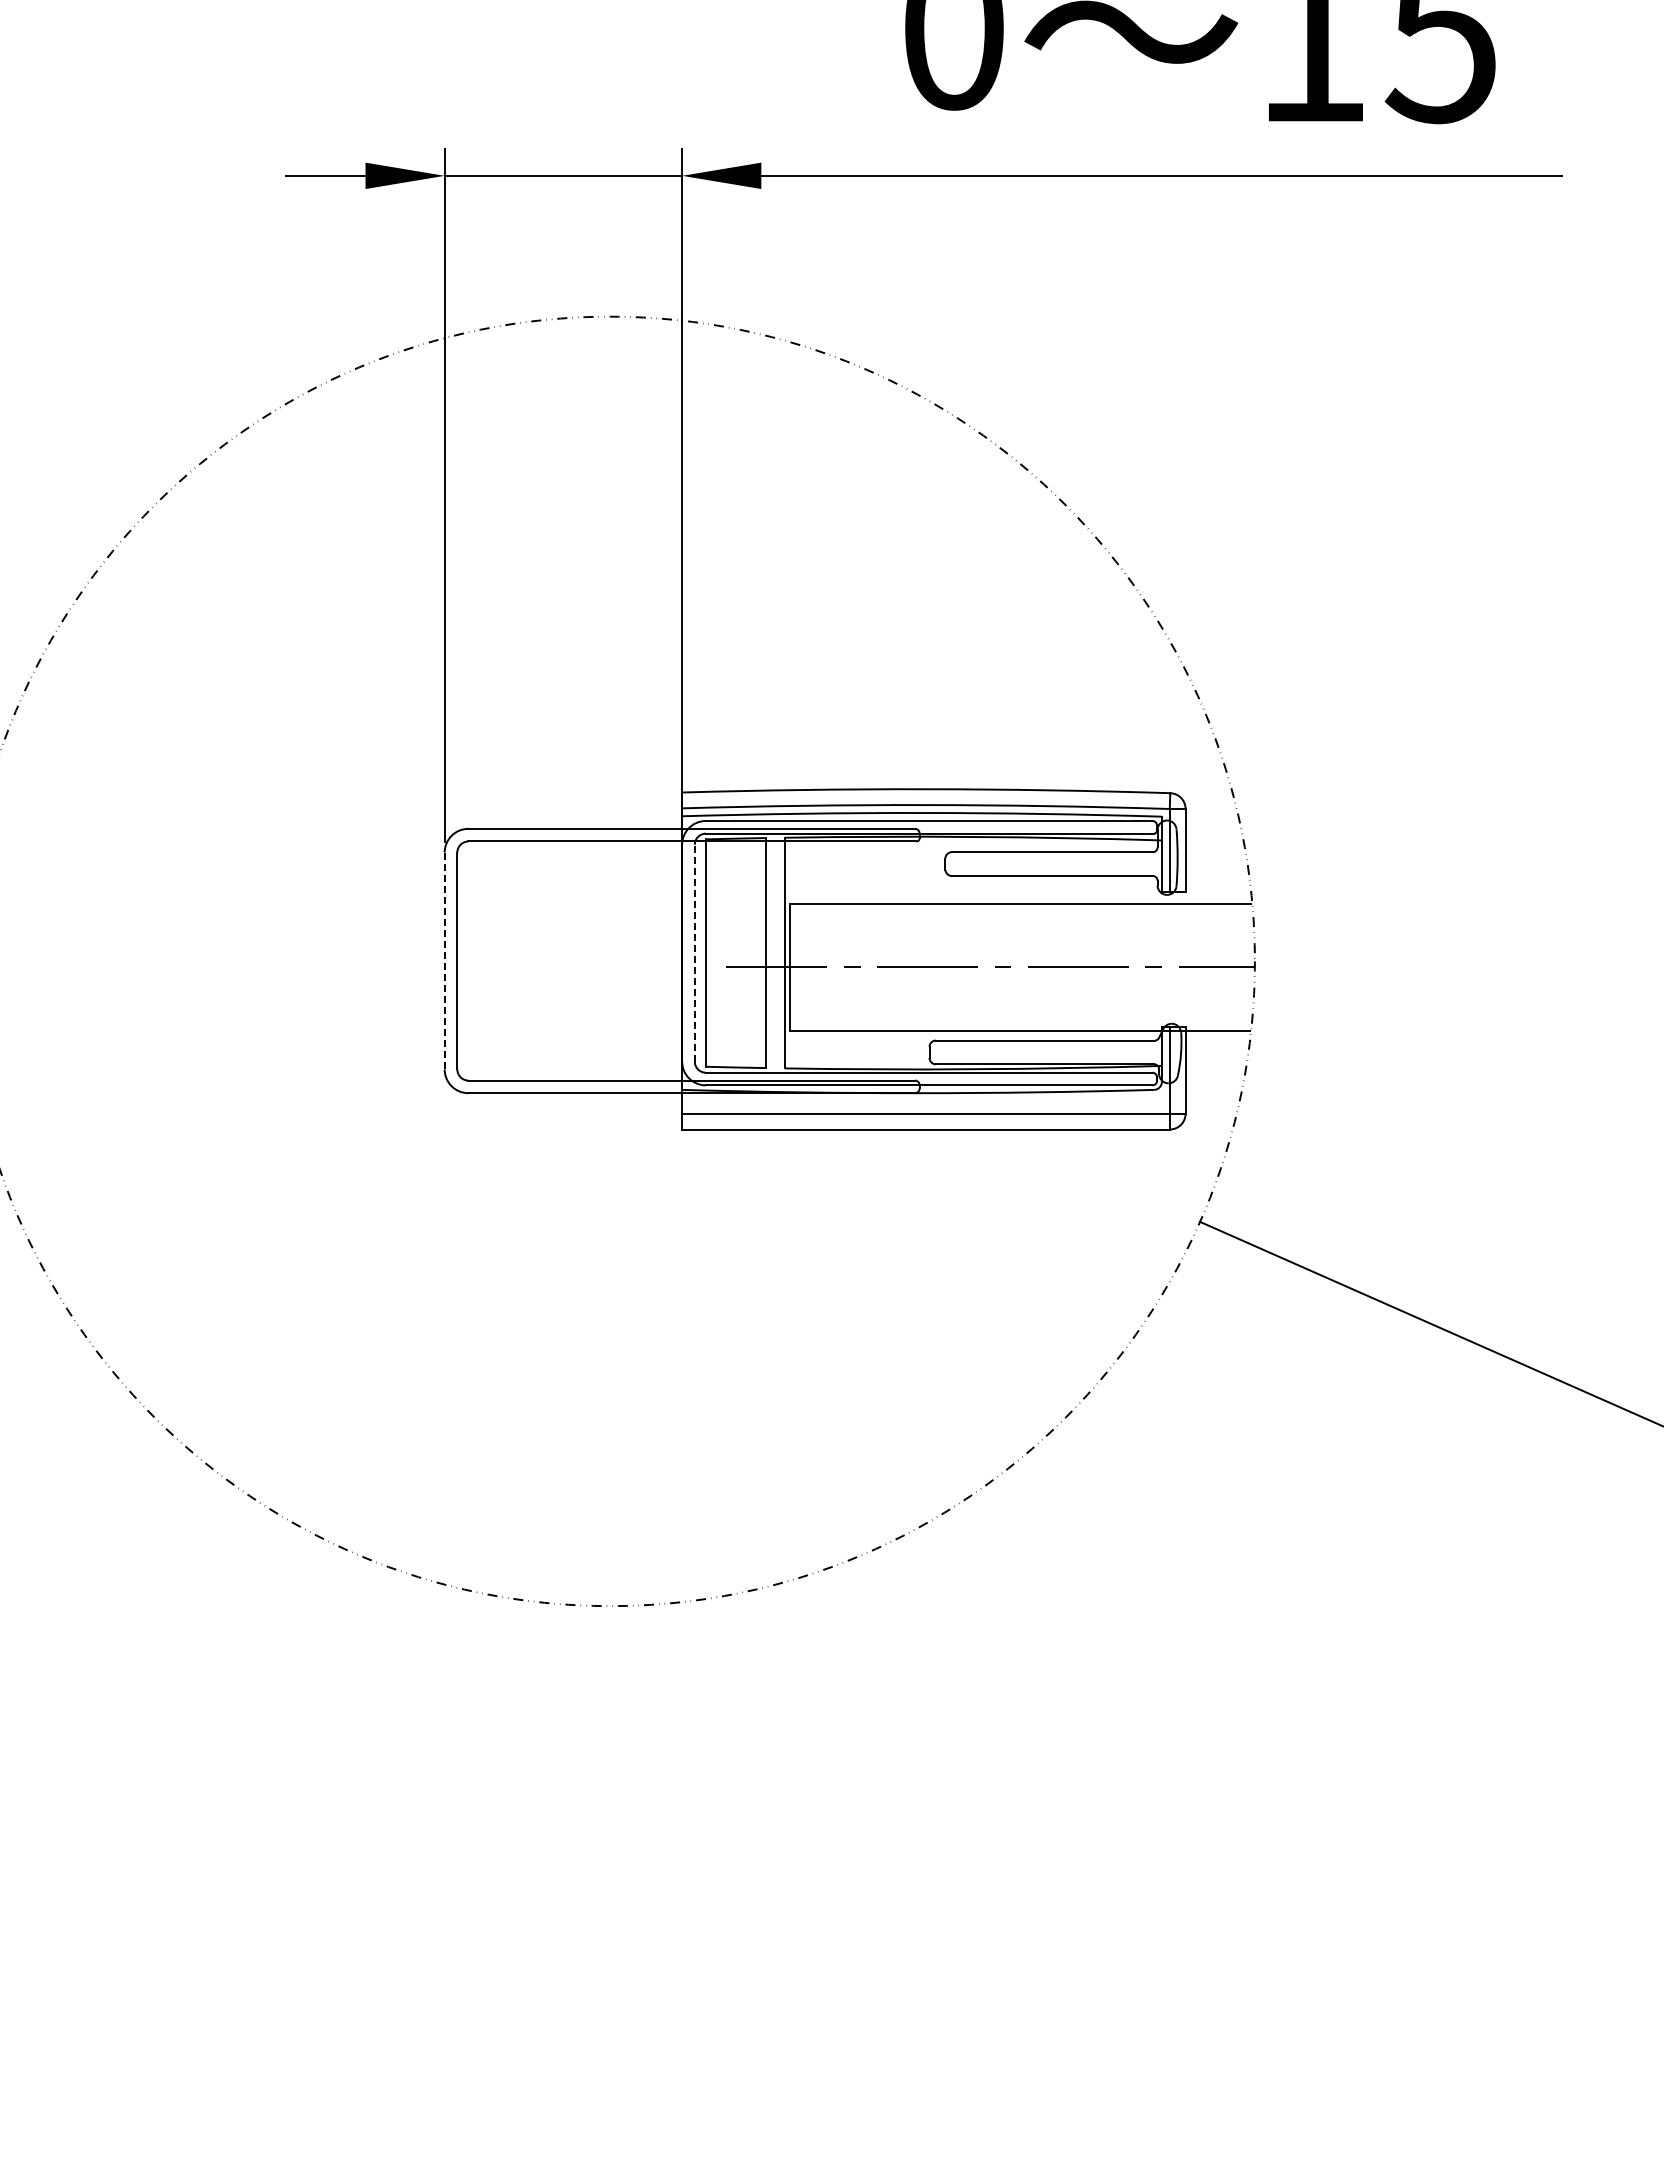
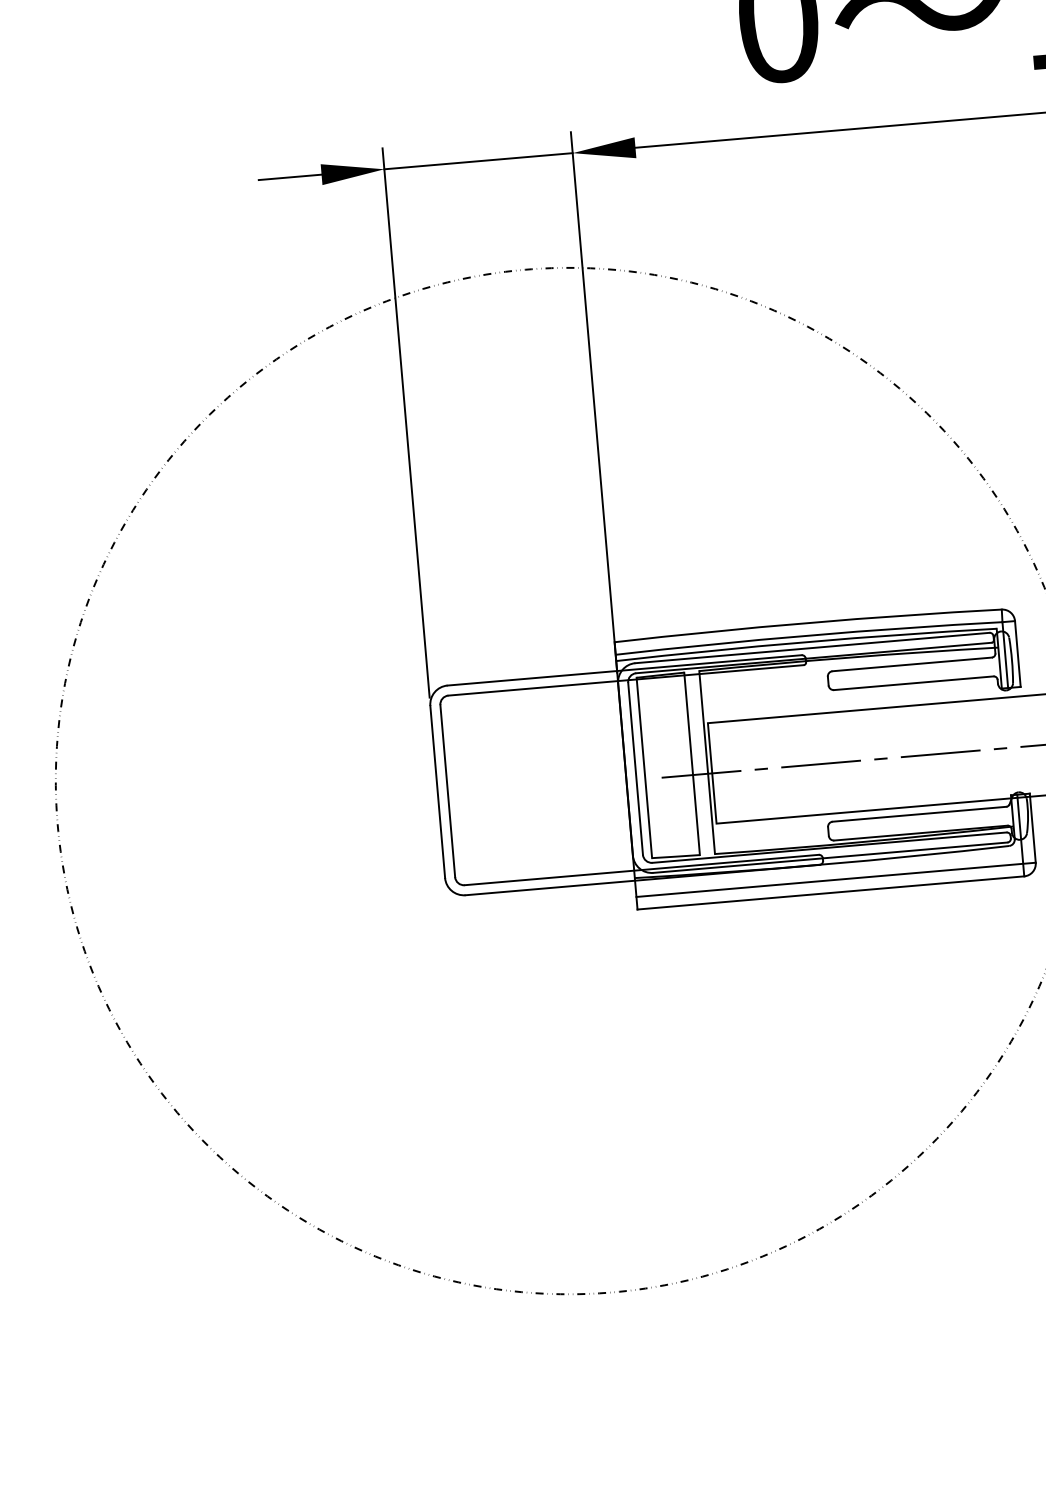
line: (694, 952) -> (635, 768), dashed -> solid
line: (444, 960) -> (437, 791), dashed -> solid

